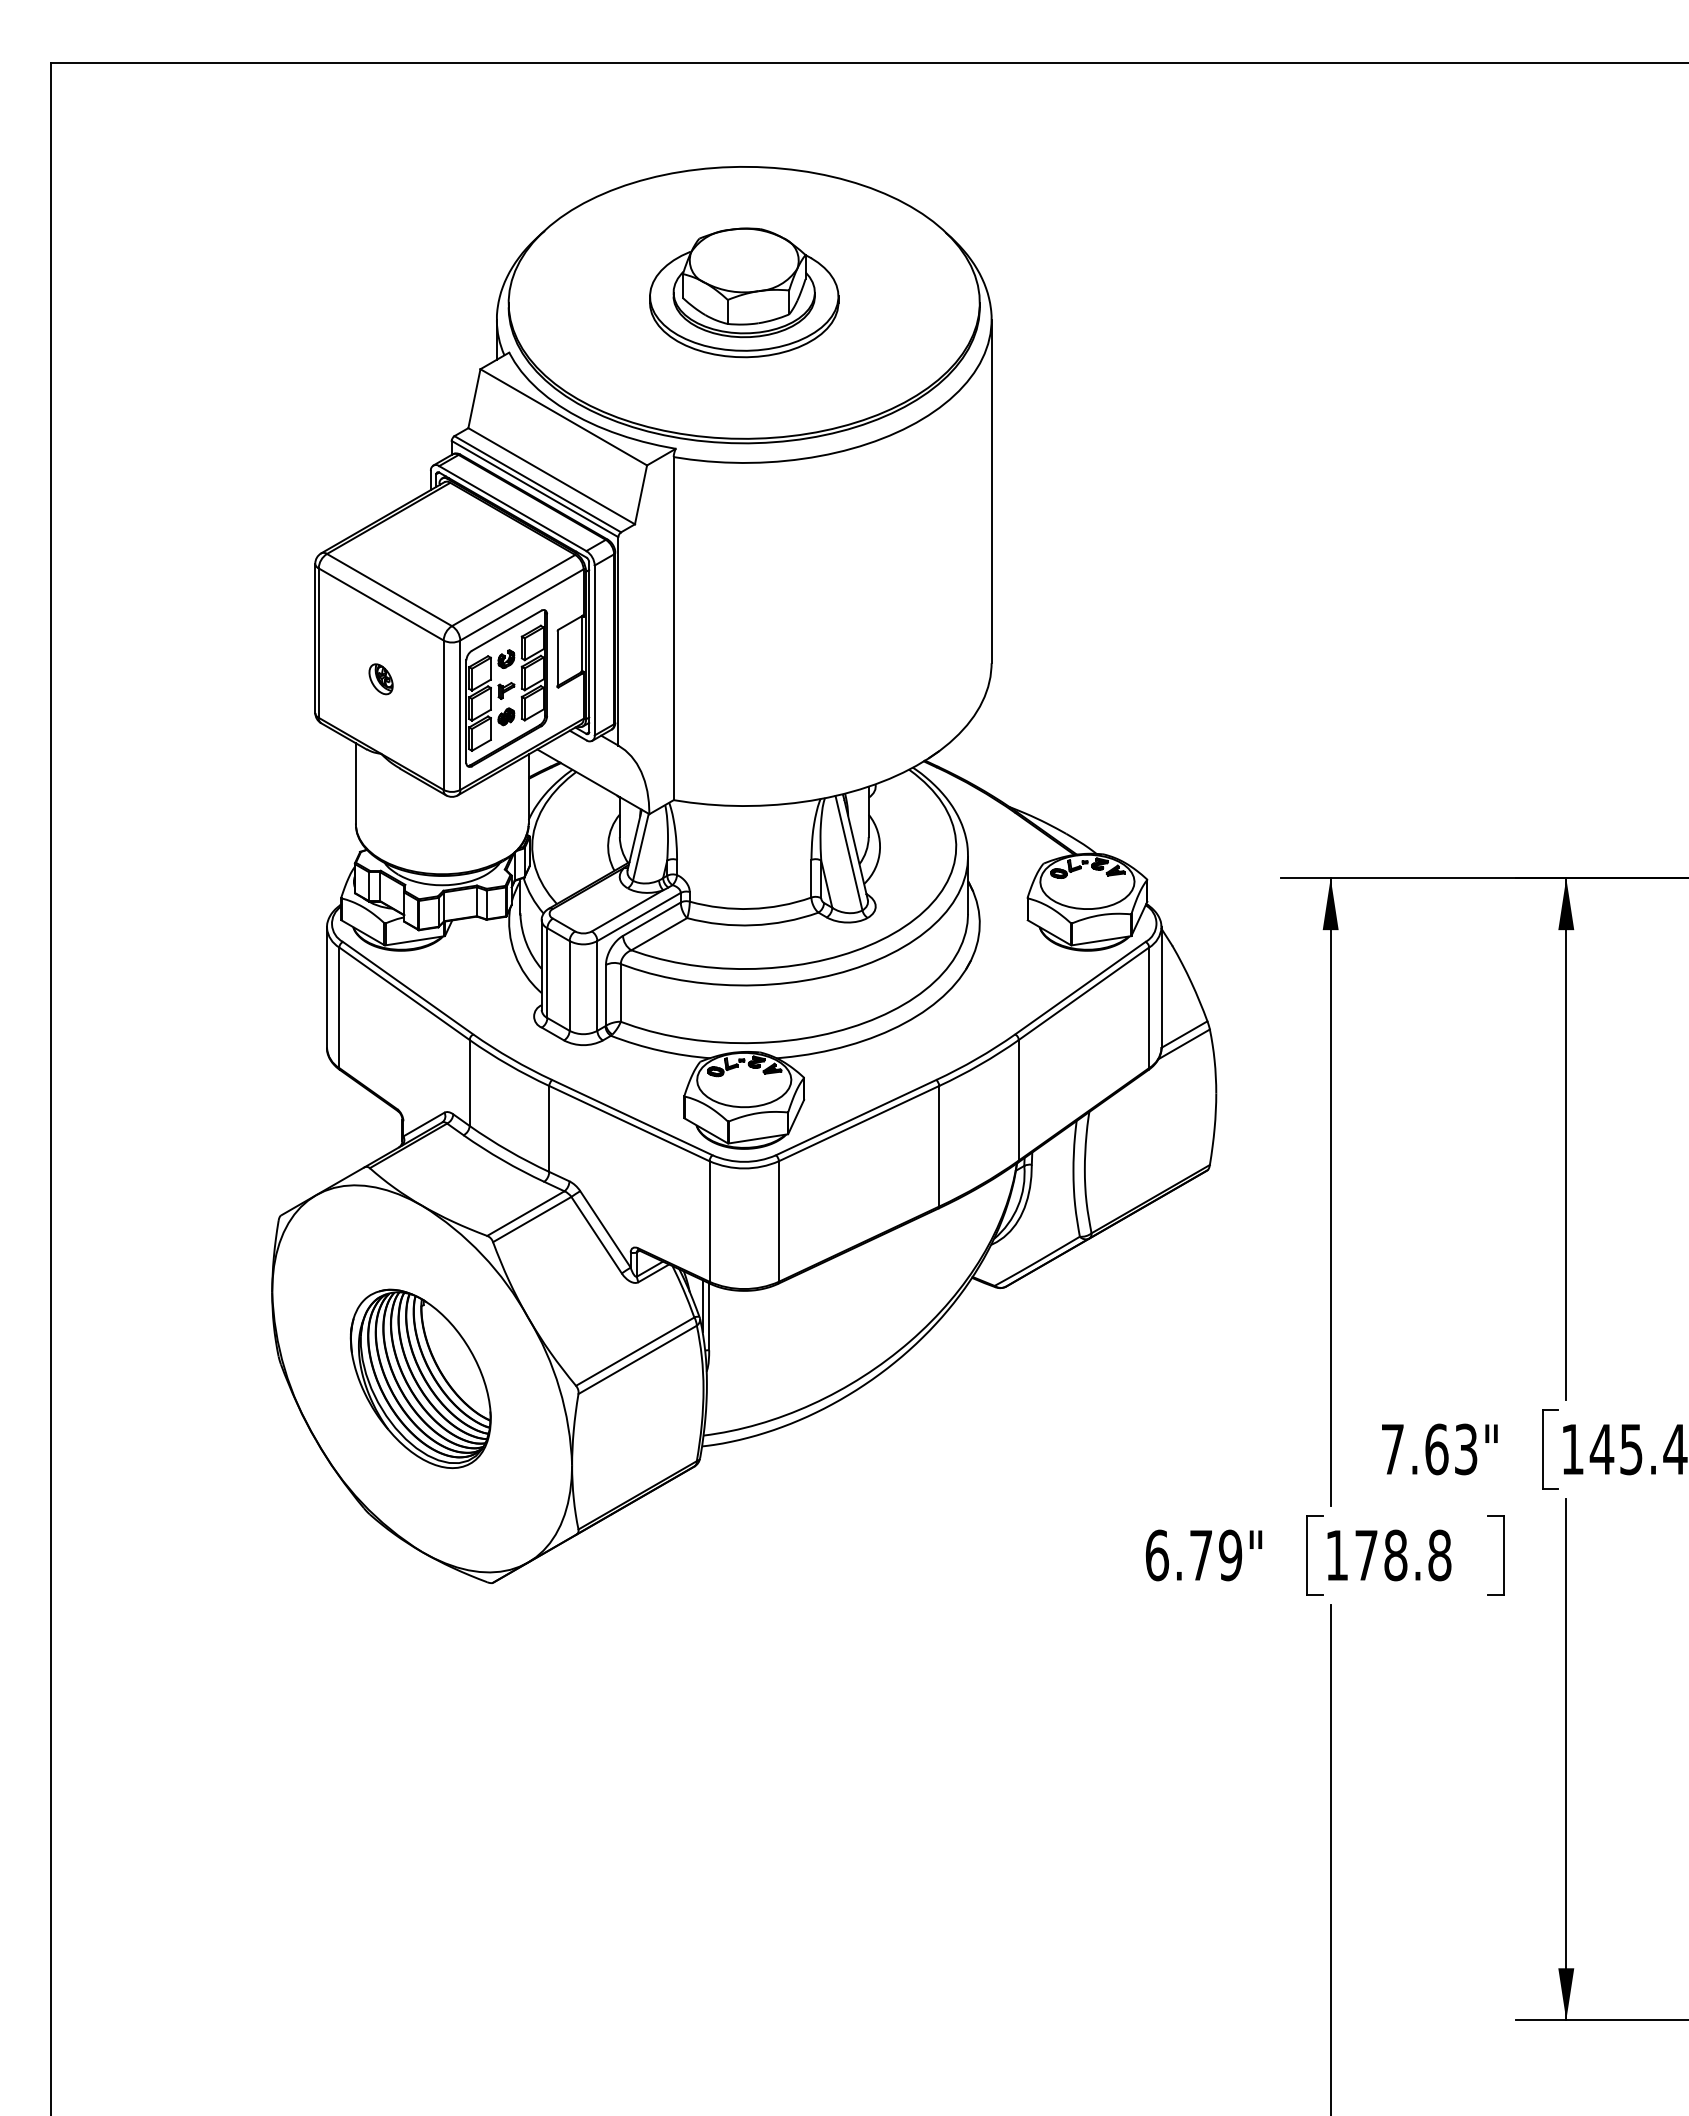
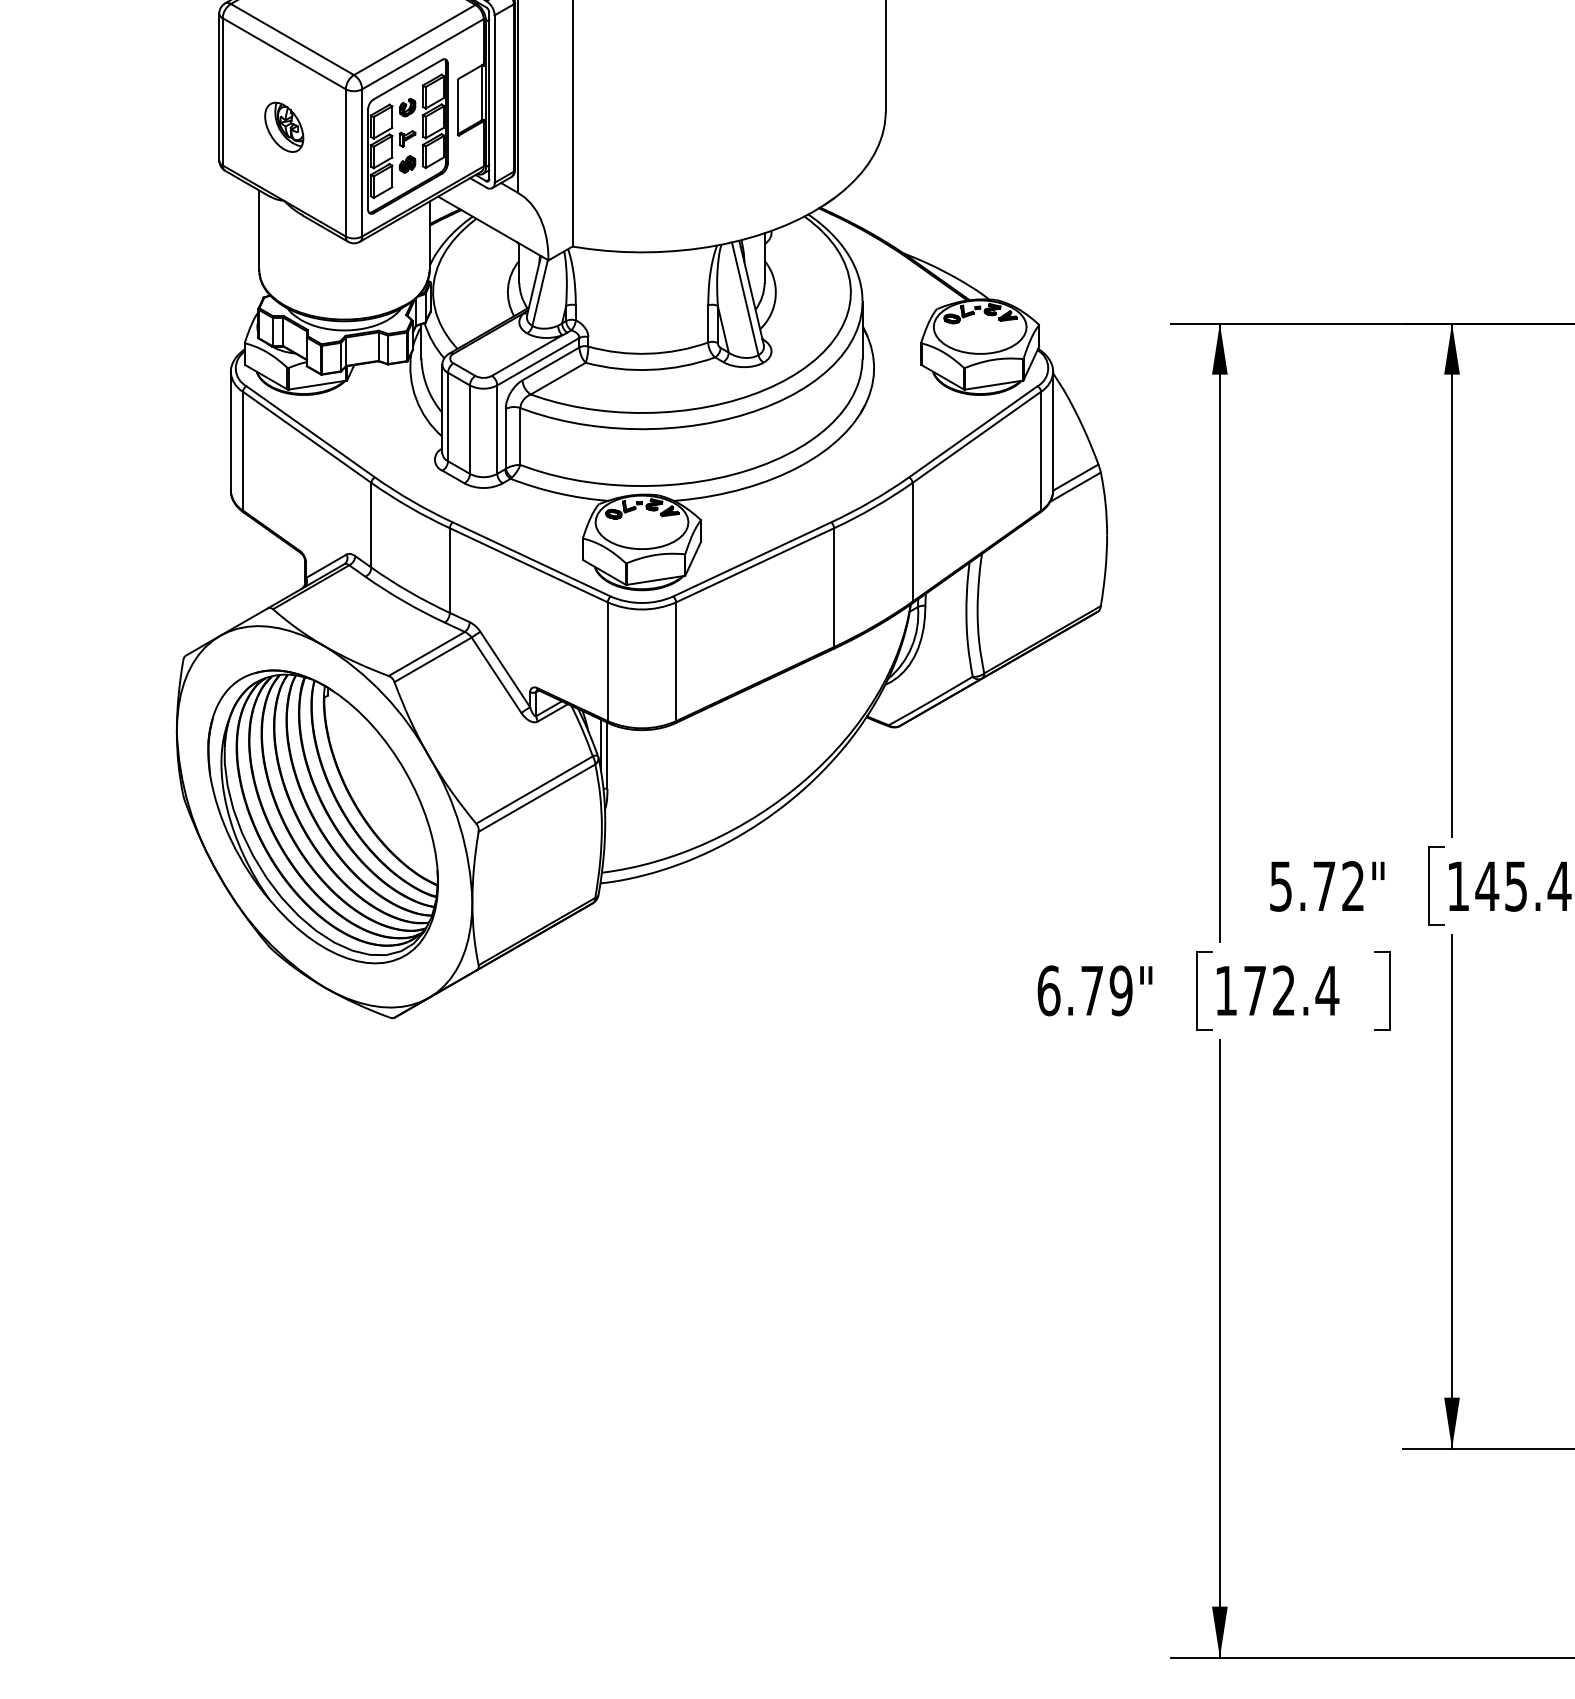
part: (380, 679) -> (283, 127), size x1.67
part: (420, 1378) -> (322, 816), size x1.67
text: (1429, 1449) -> (1317, 886), 7.63" -> 5.72"
text: (1417, 1555) -> (1305, 990), 178.8 -> 172.4

